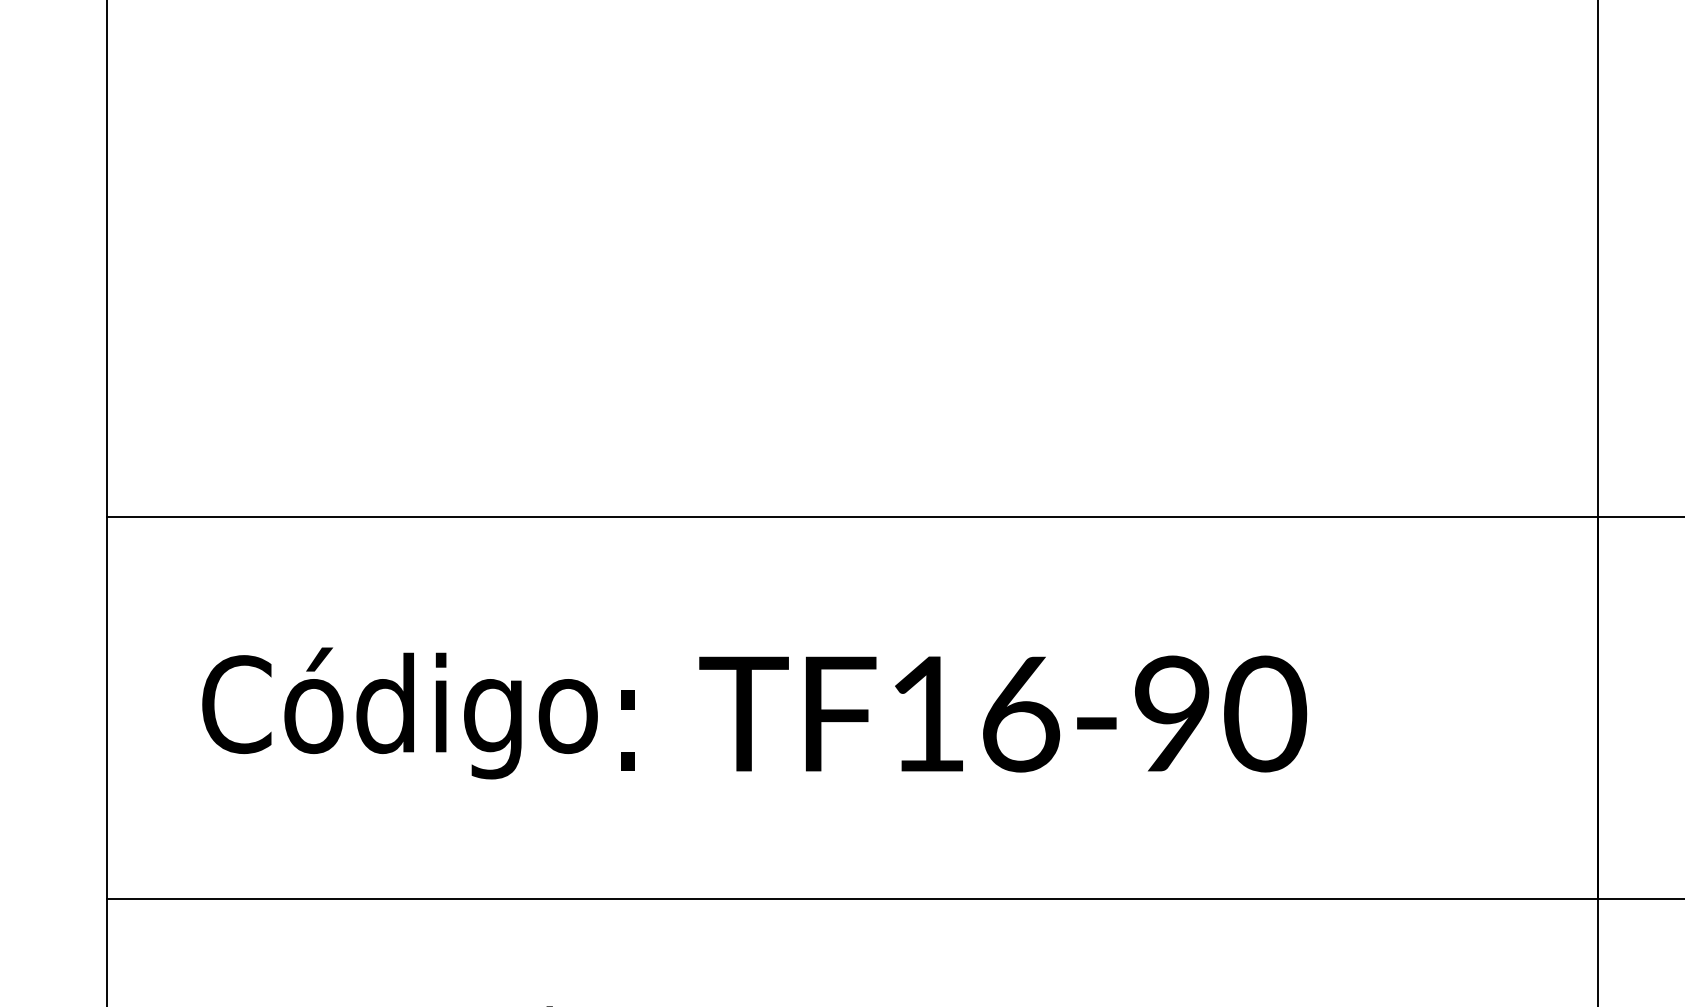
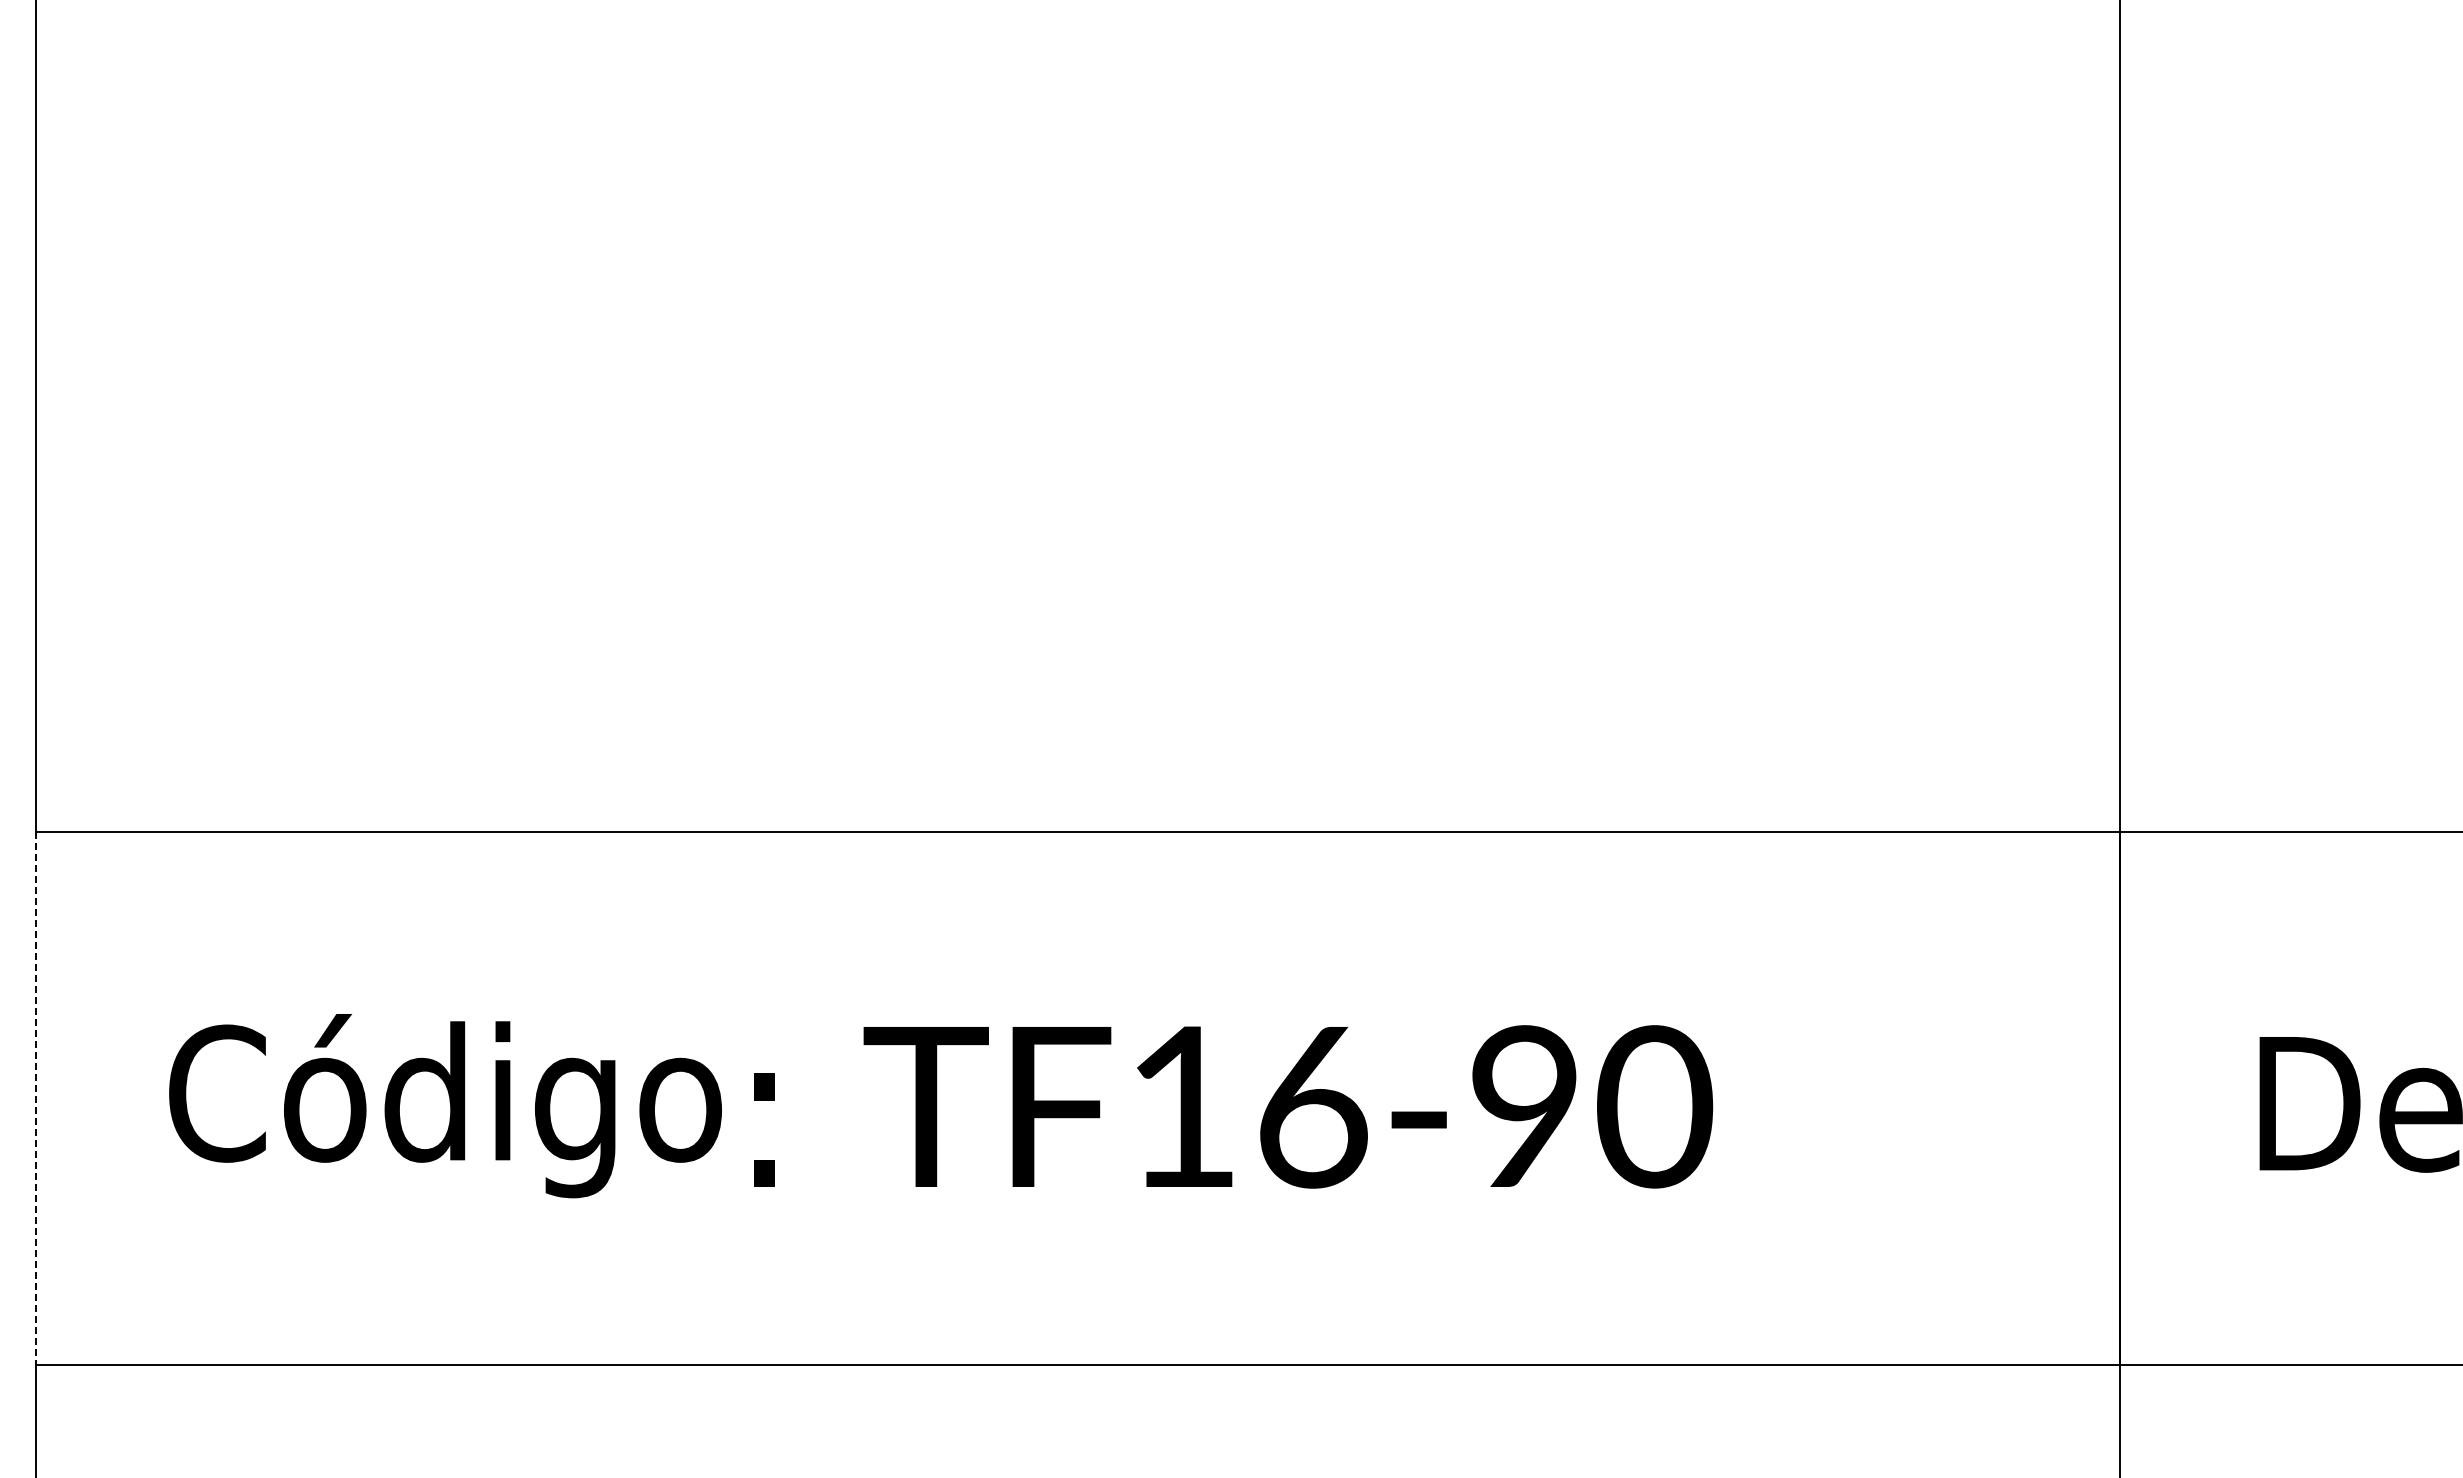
line: (107, 708) -> (36, 1098), solid -> dashed

